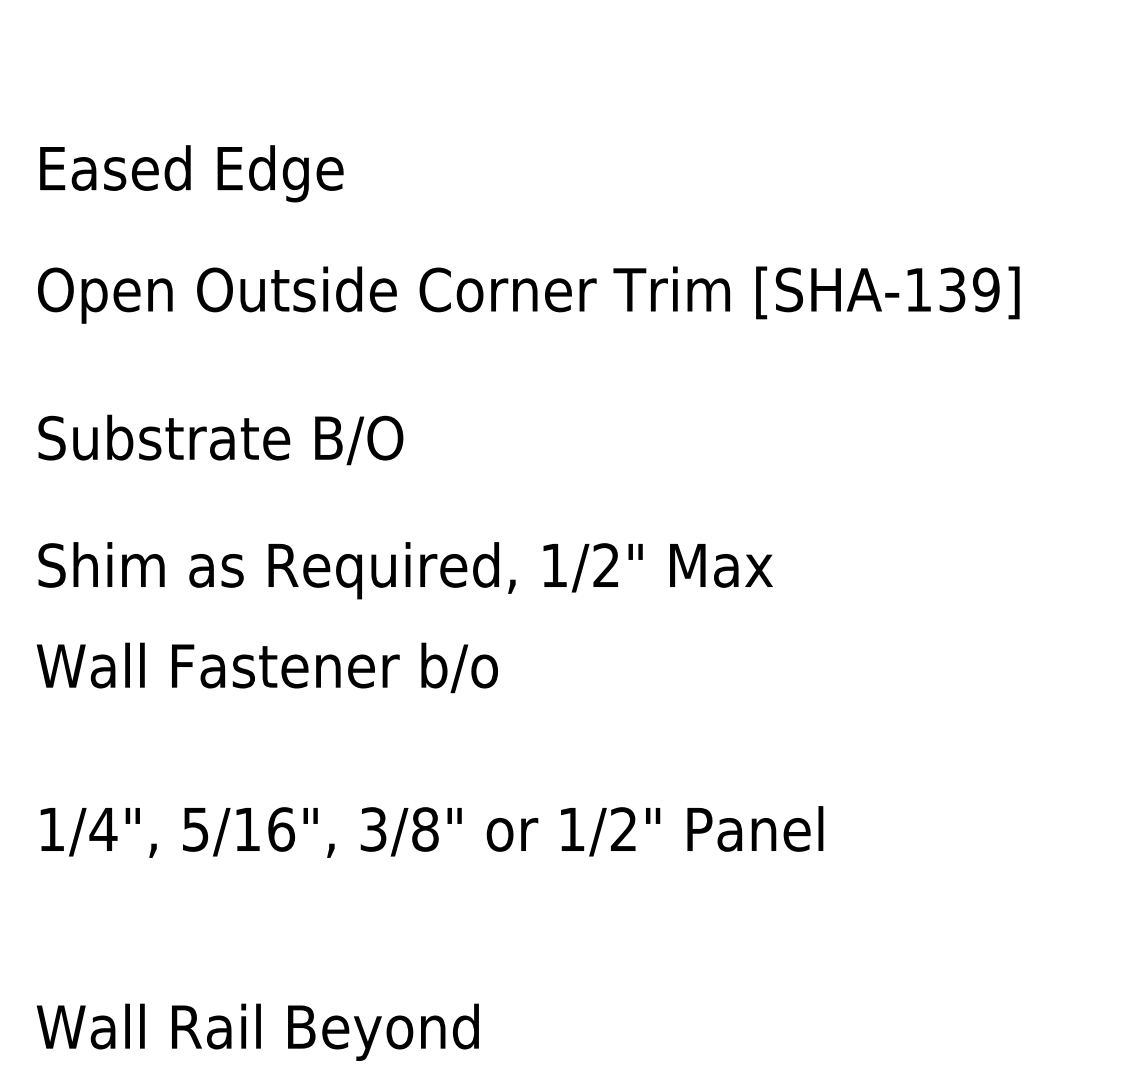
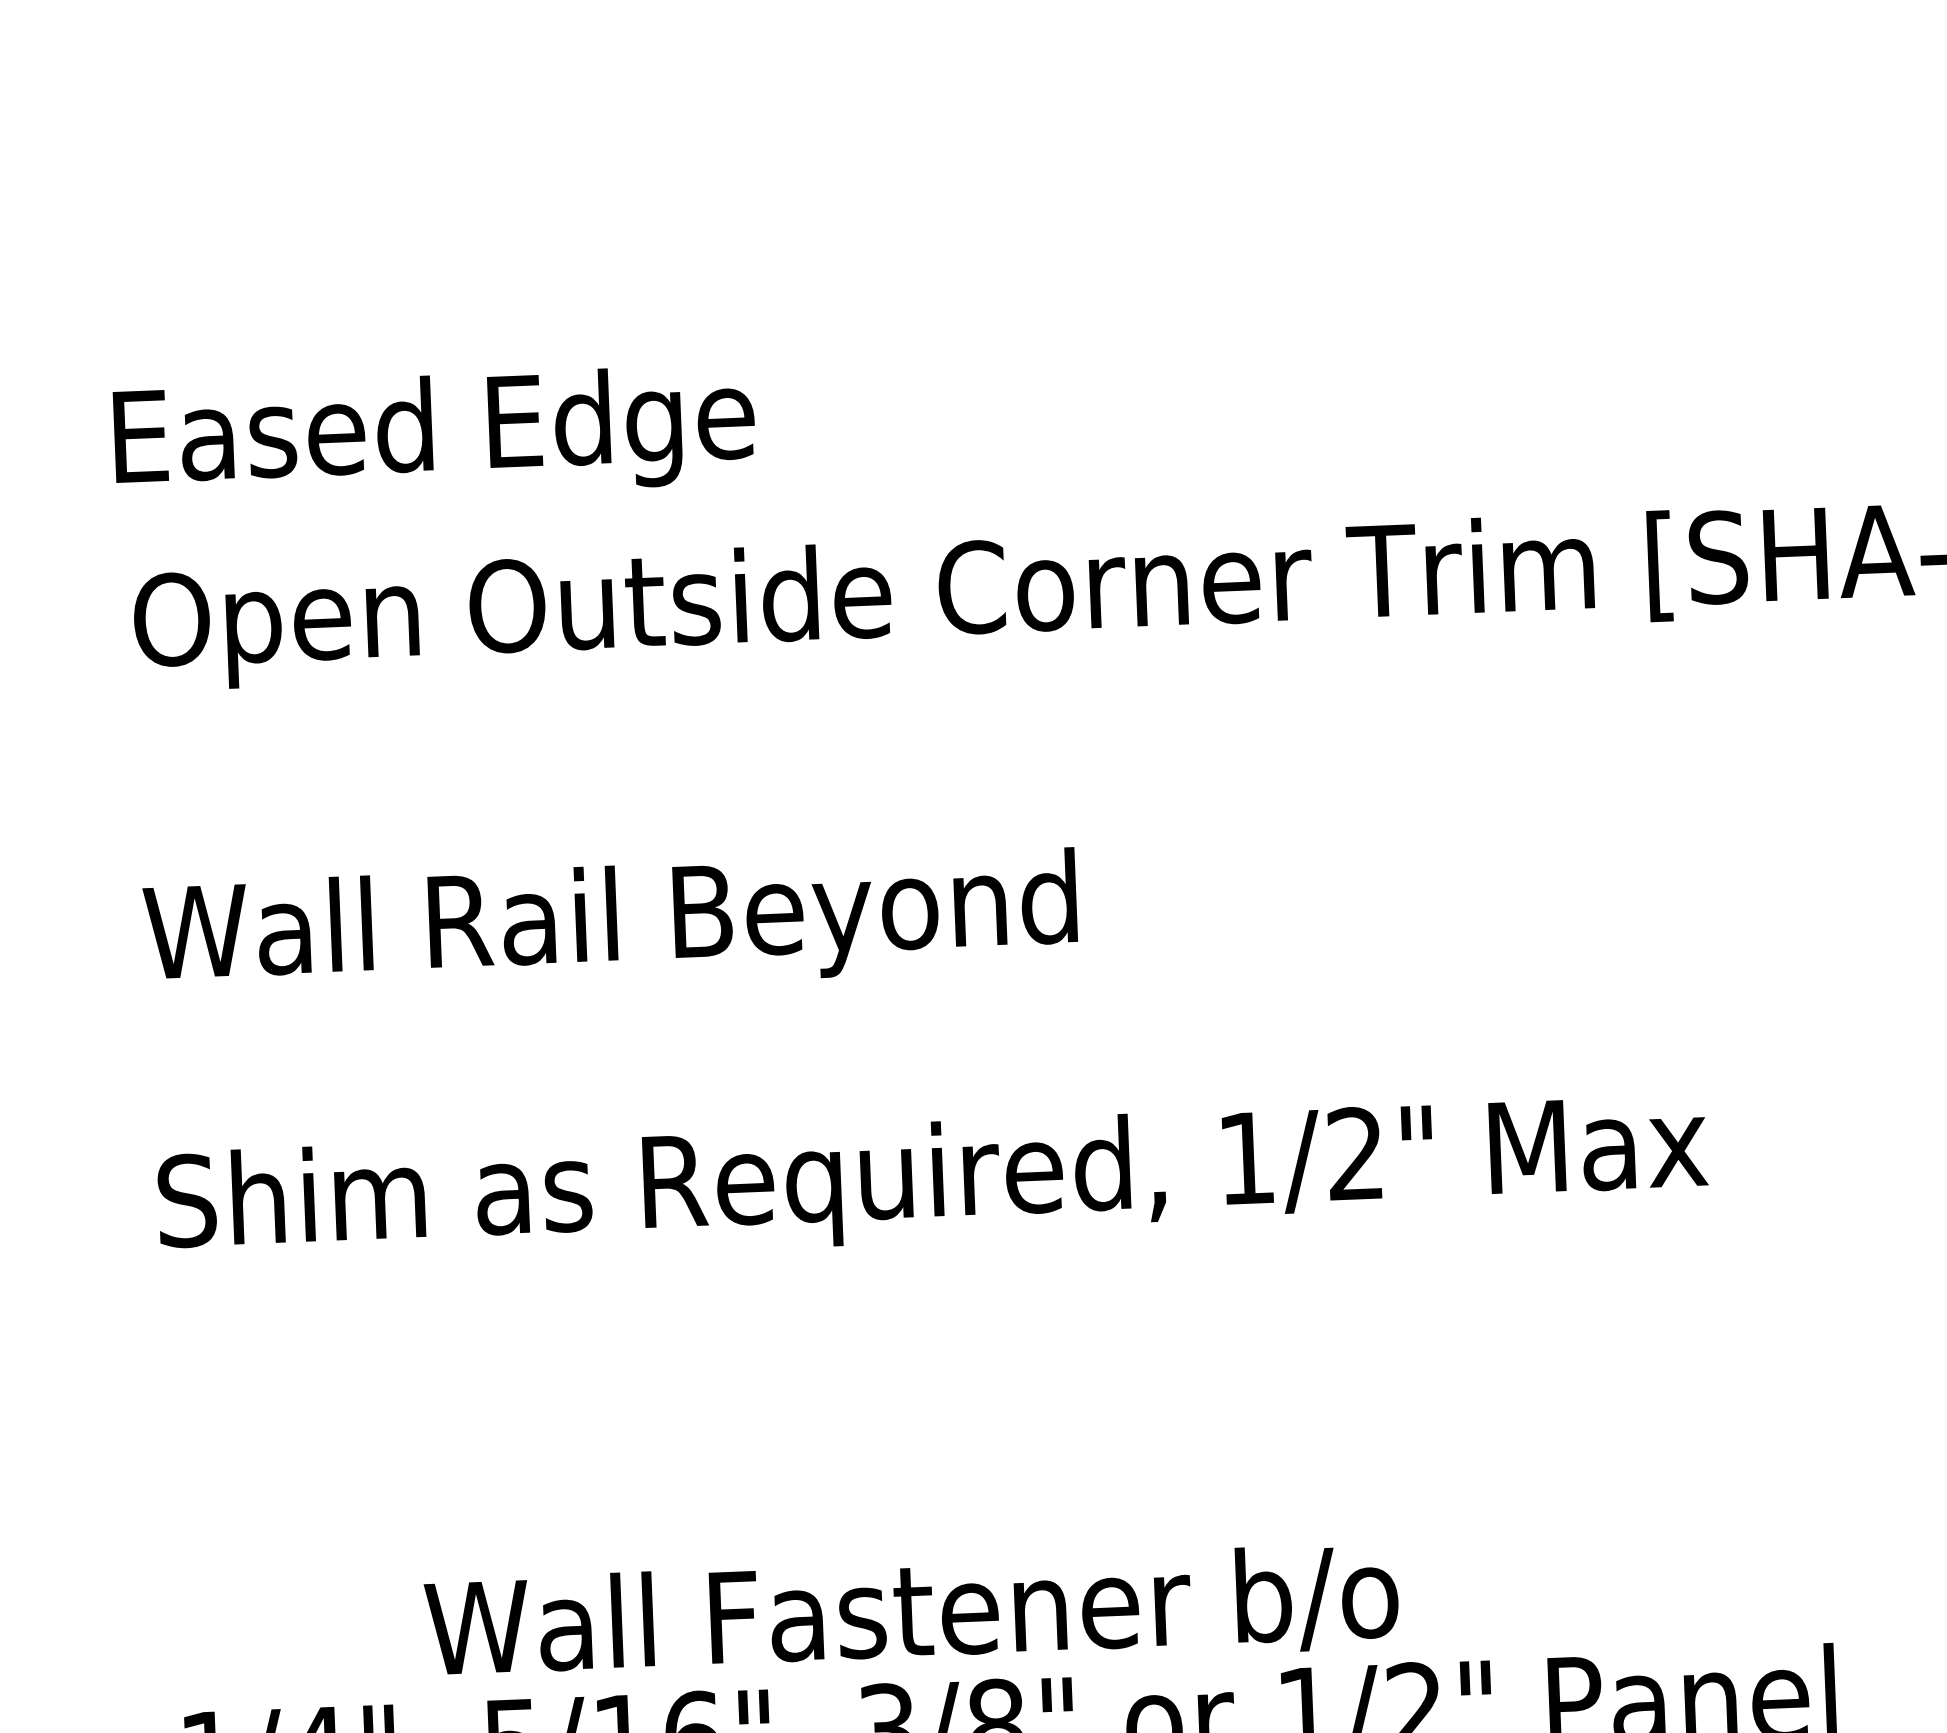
text: (191, 173) -> (434, 435), moved
text: (257, 442) -> (609, 924), Substrate B/O -> Wall Rail Beyond
text: (266, 667) -> (909, 1613), moved

